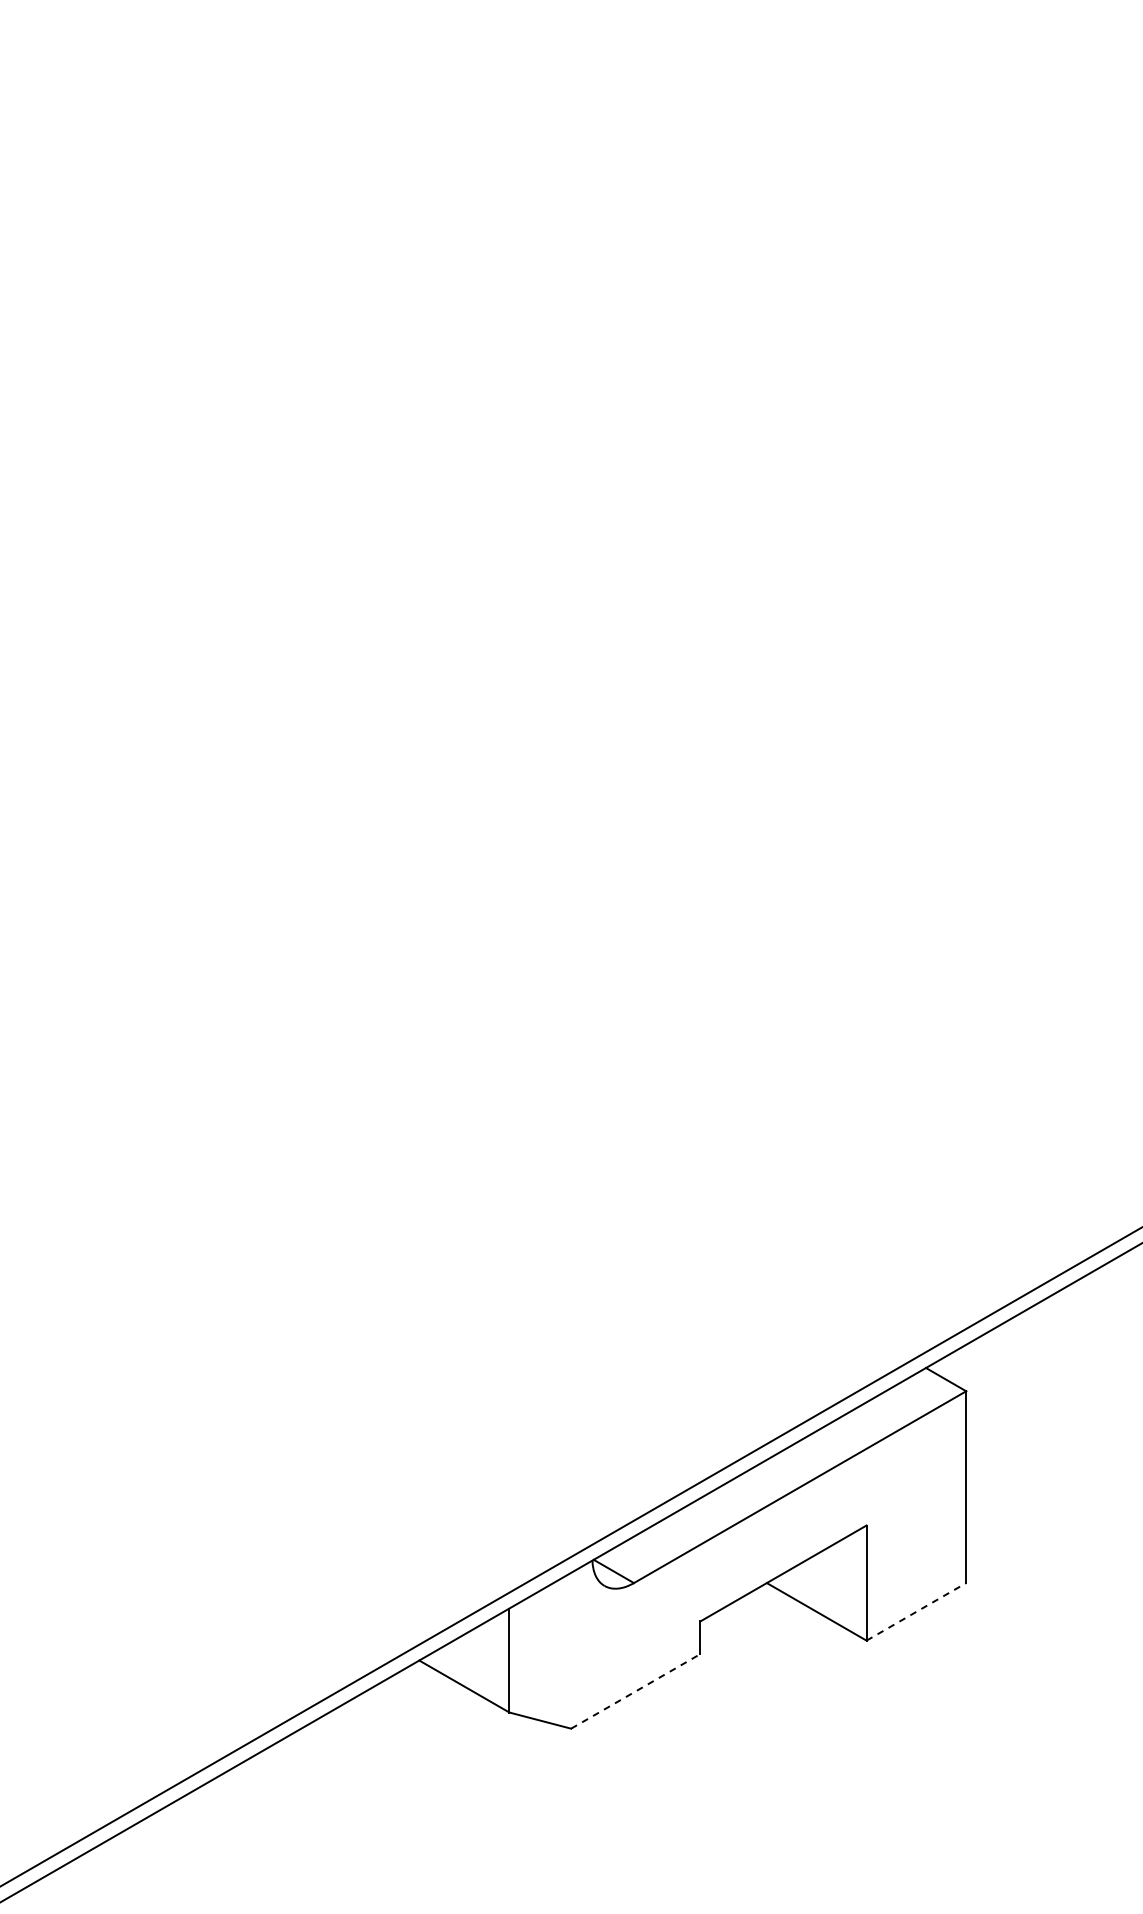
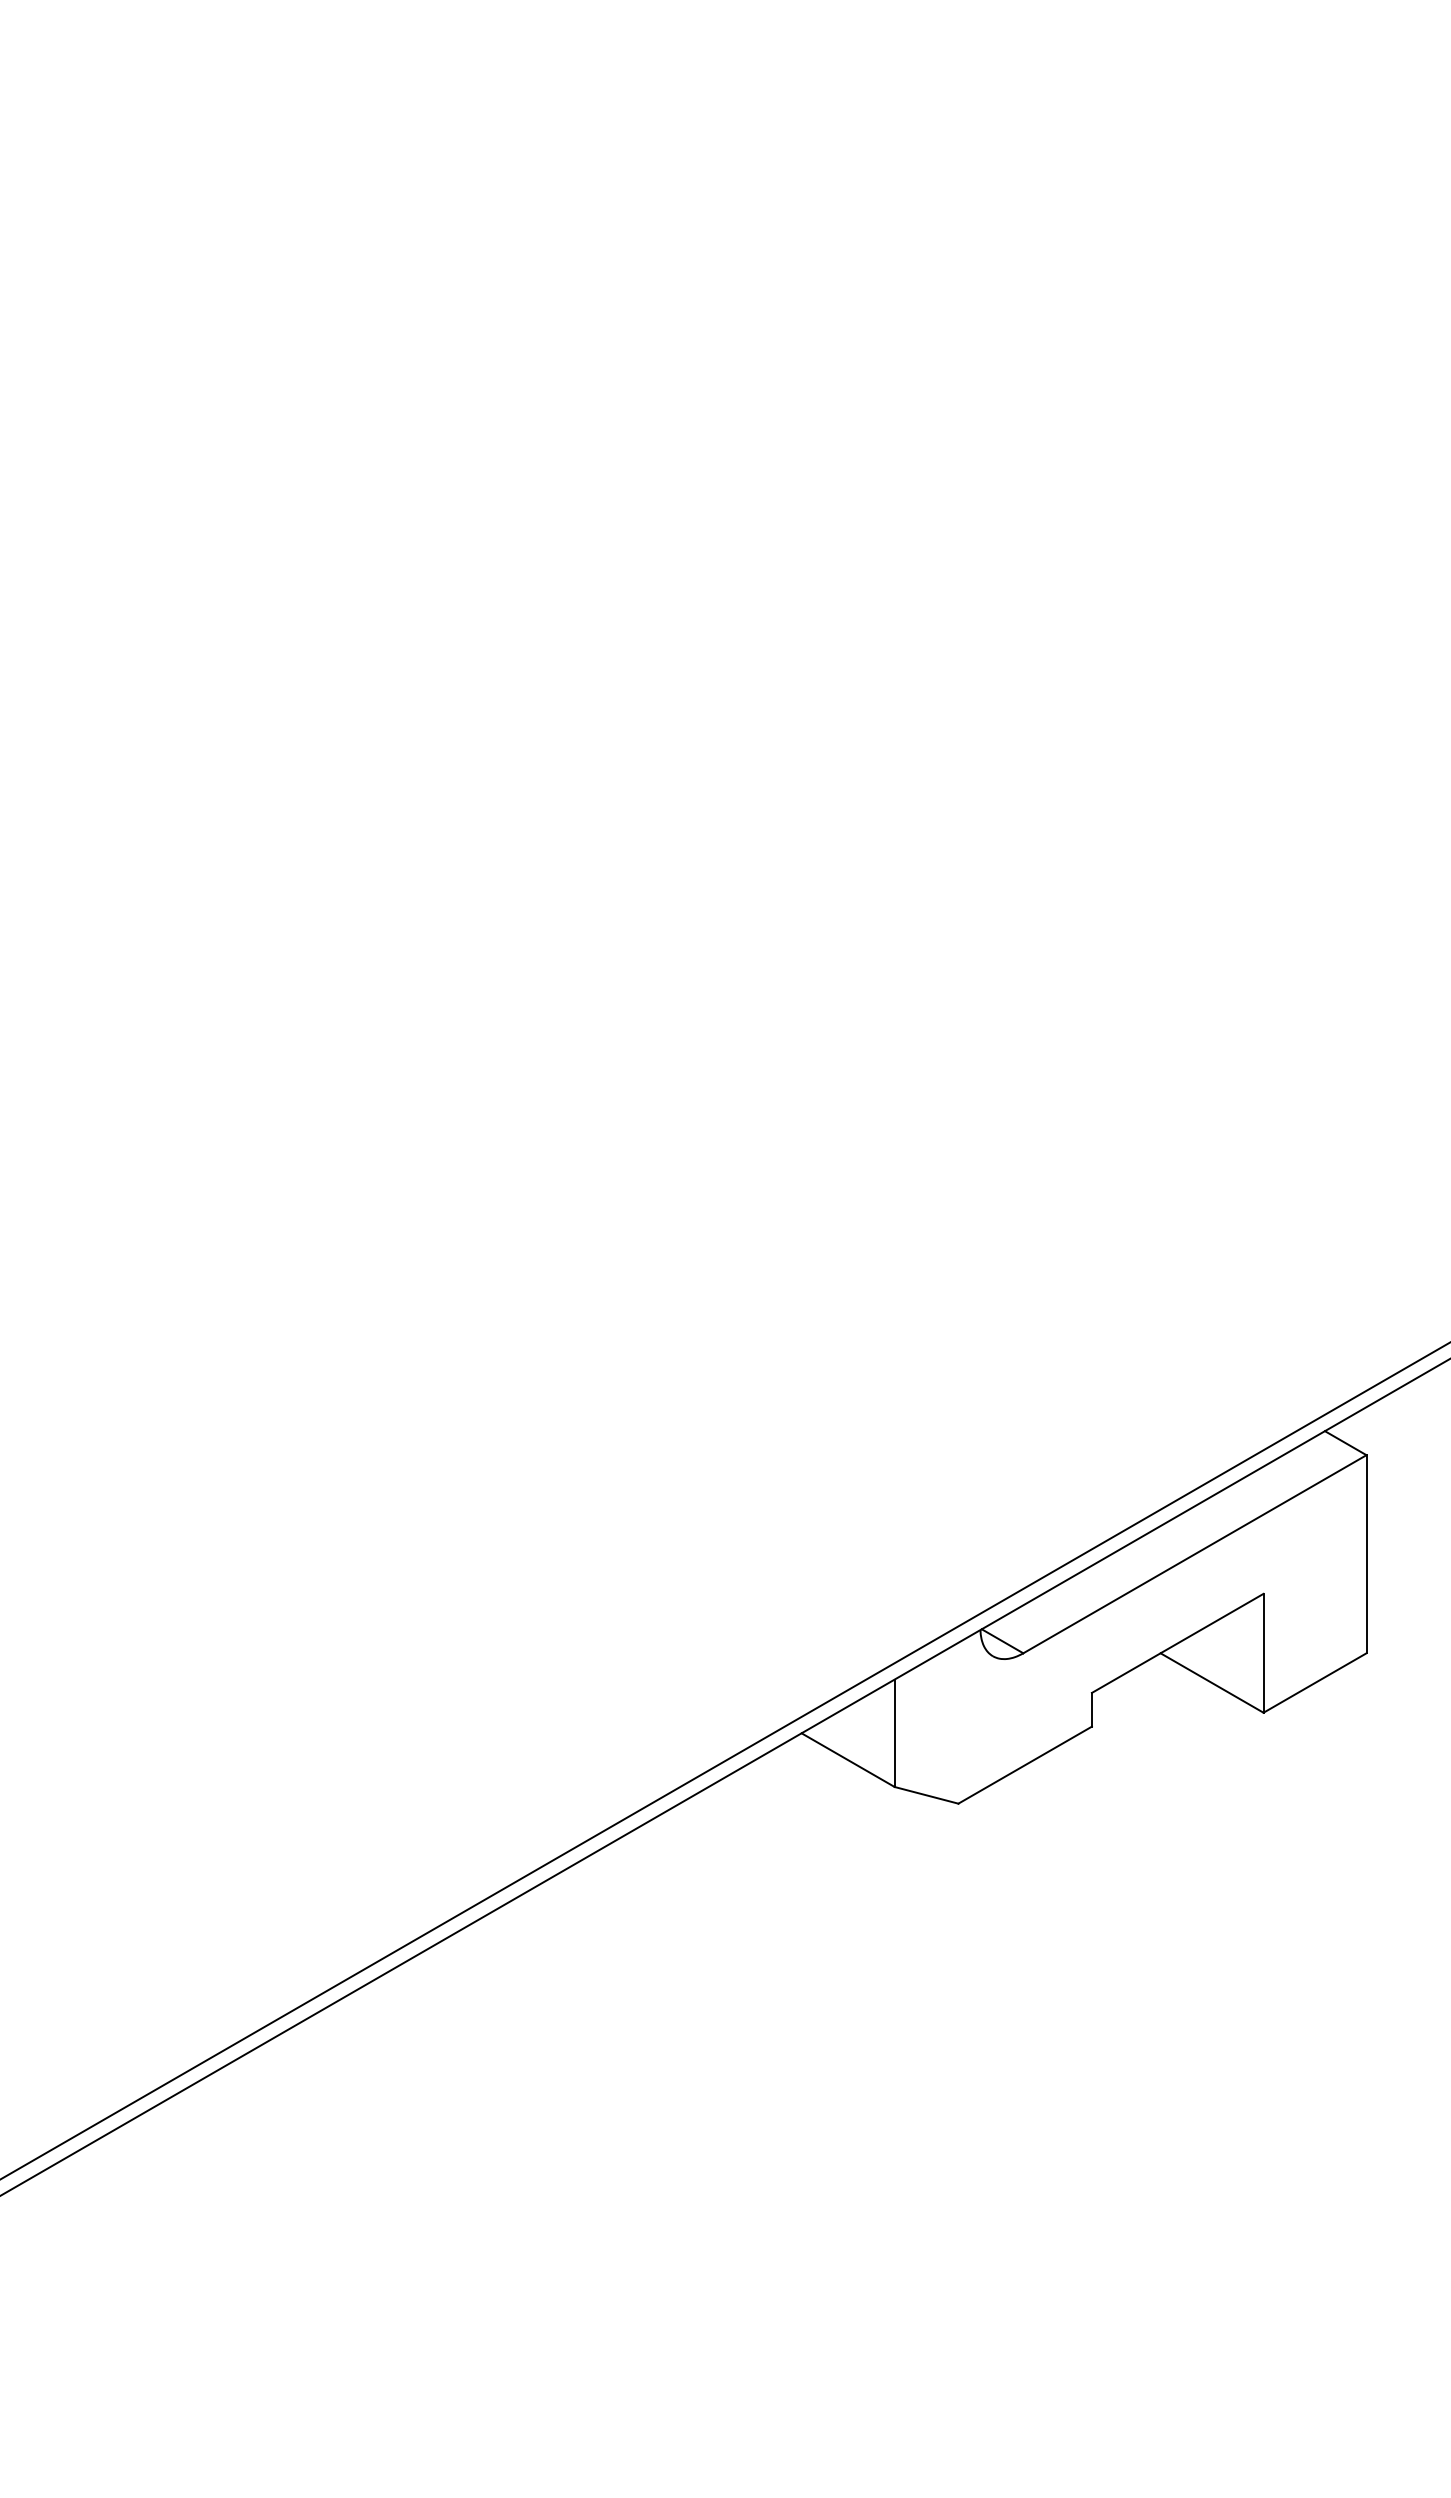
line: (916, 1611) -> (1315, 1682), dashed -> solid
line: (636, 1690) -> (1025, 1764), dashed -> solid

